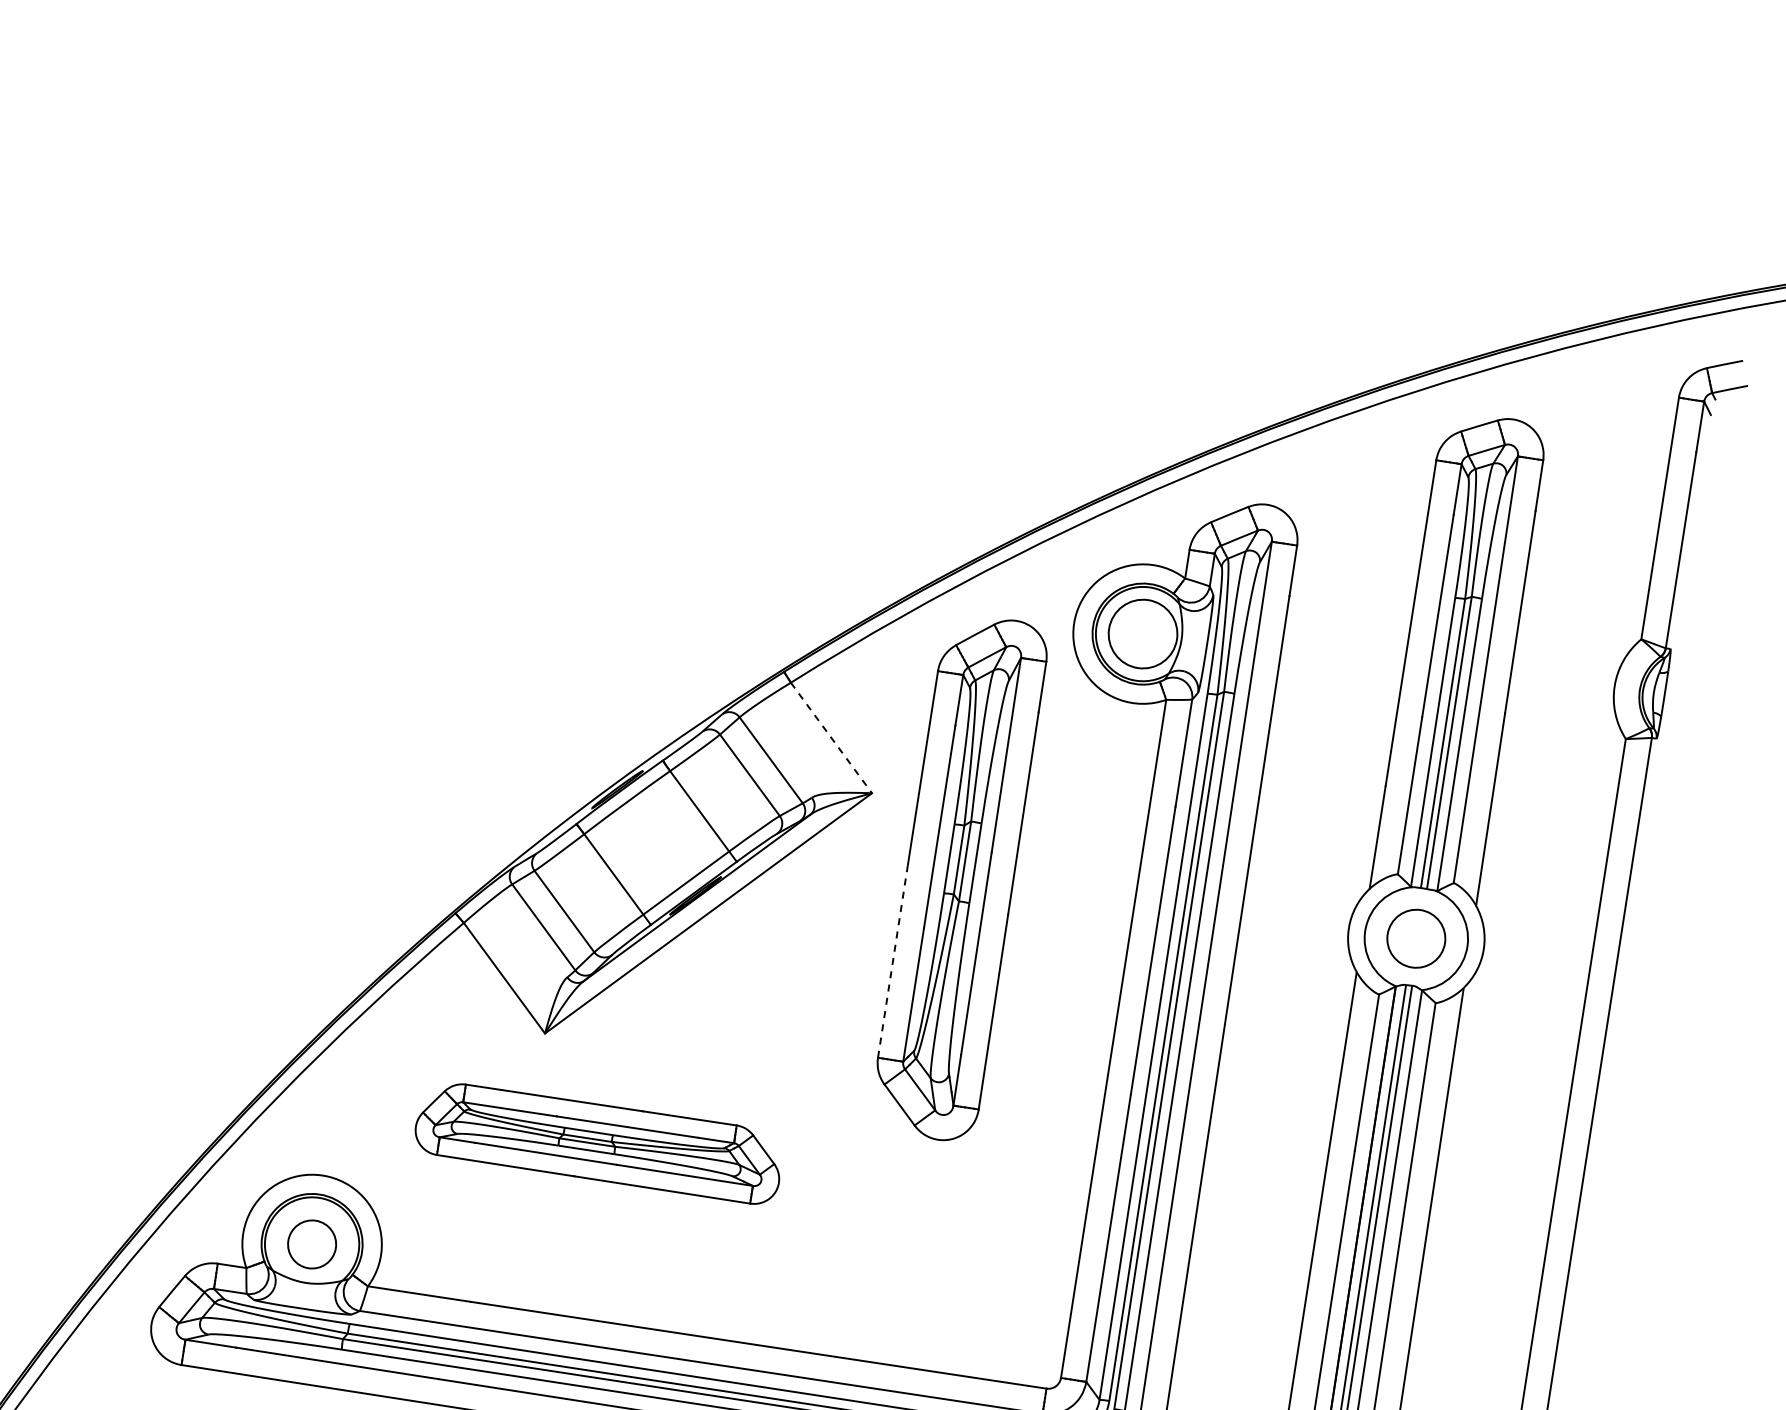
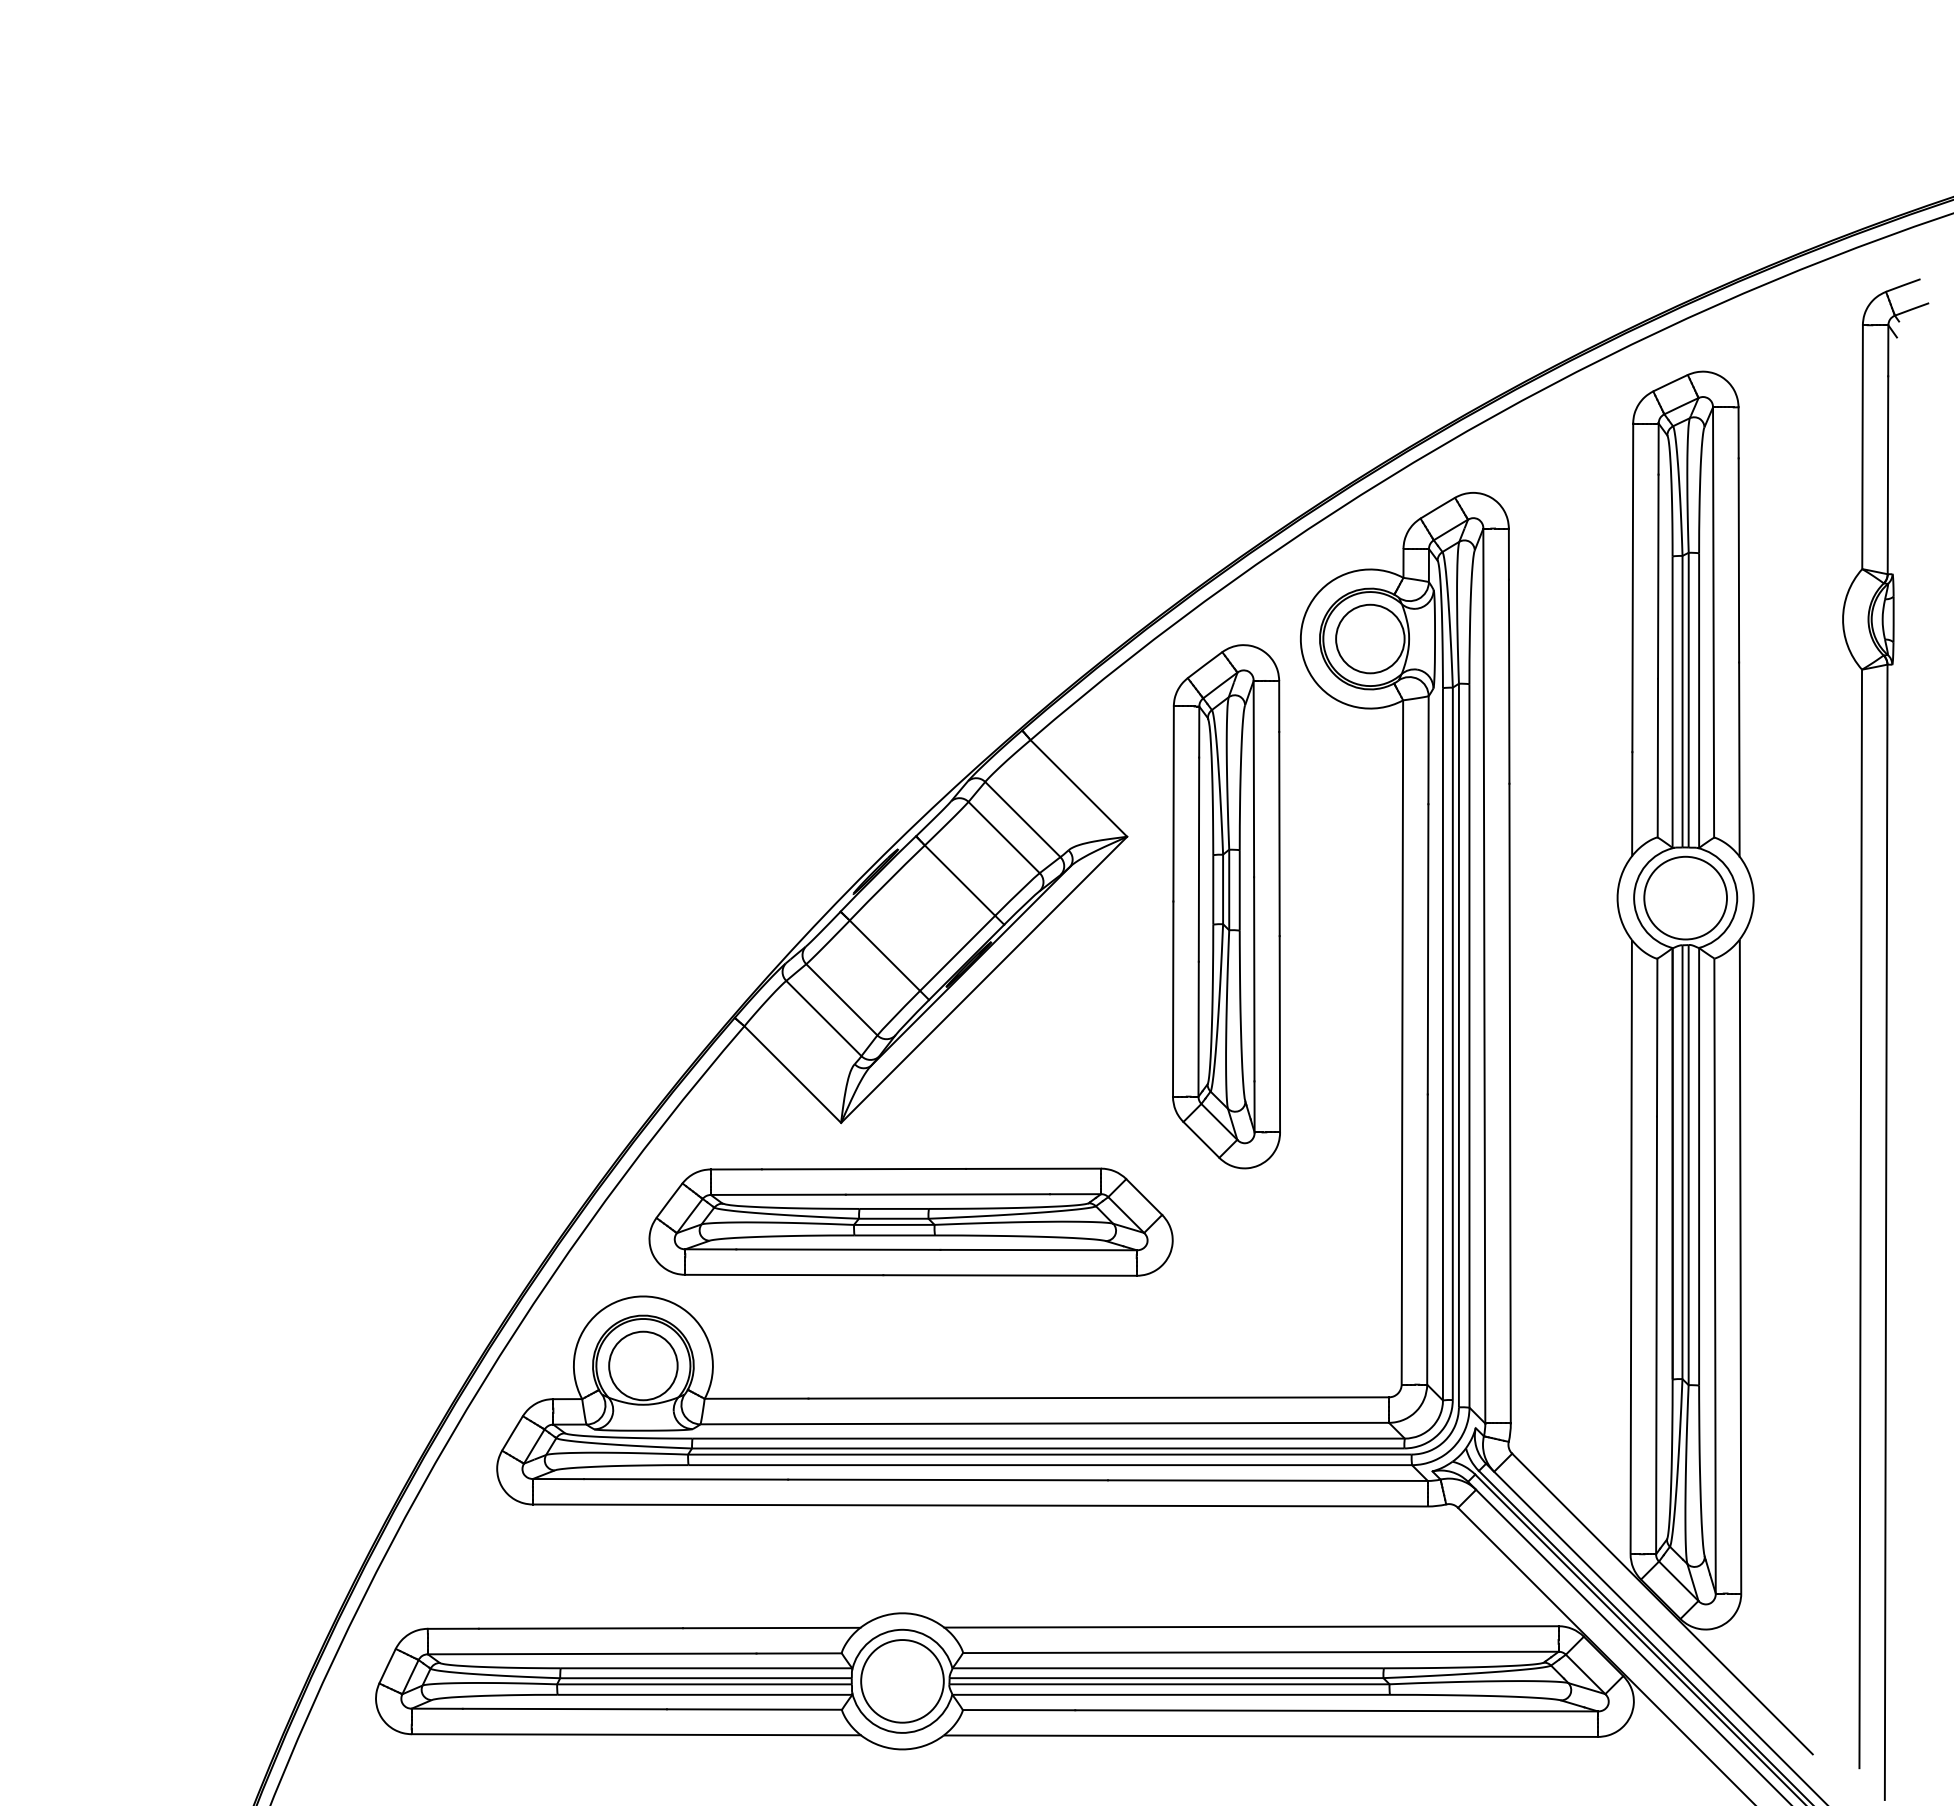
line: (832, 738) -> (1079, 788), dashed -> solid
circle: (1416, 938) -> (1685, 897), size x1.43
line: (893, 961) -> (1173, 999), dashed -> solid
part: (598, 1141) -> (910, 1221), size x1.43
circle: (312, 1244) -> (643, 1365), size x1.43

